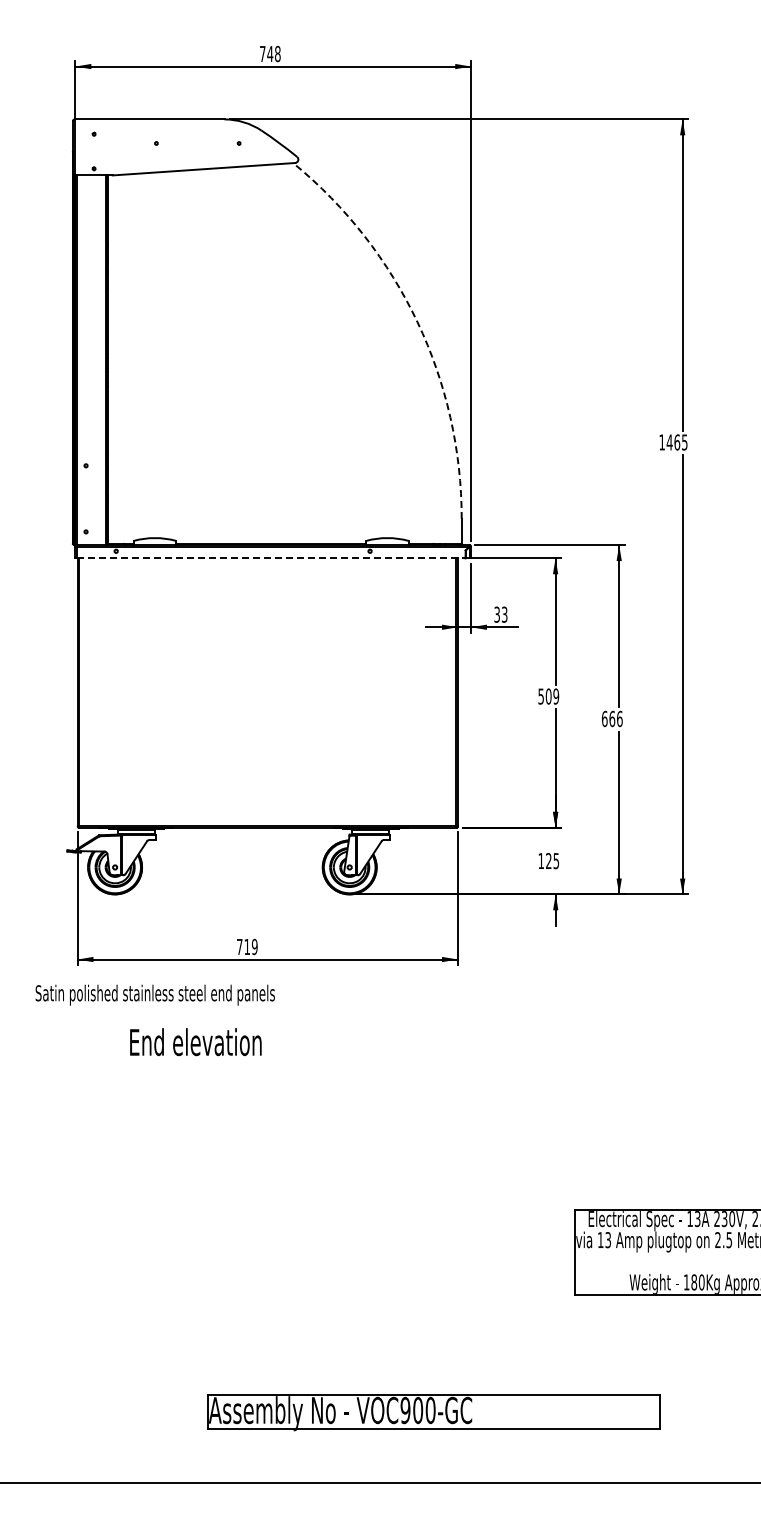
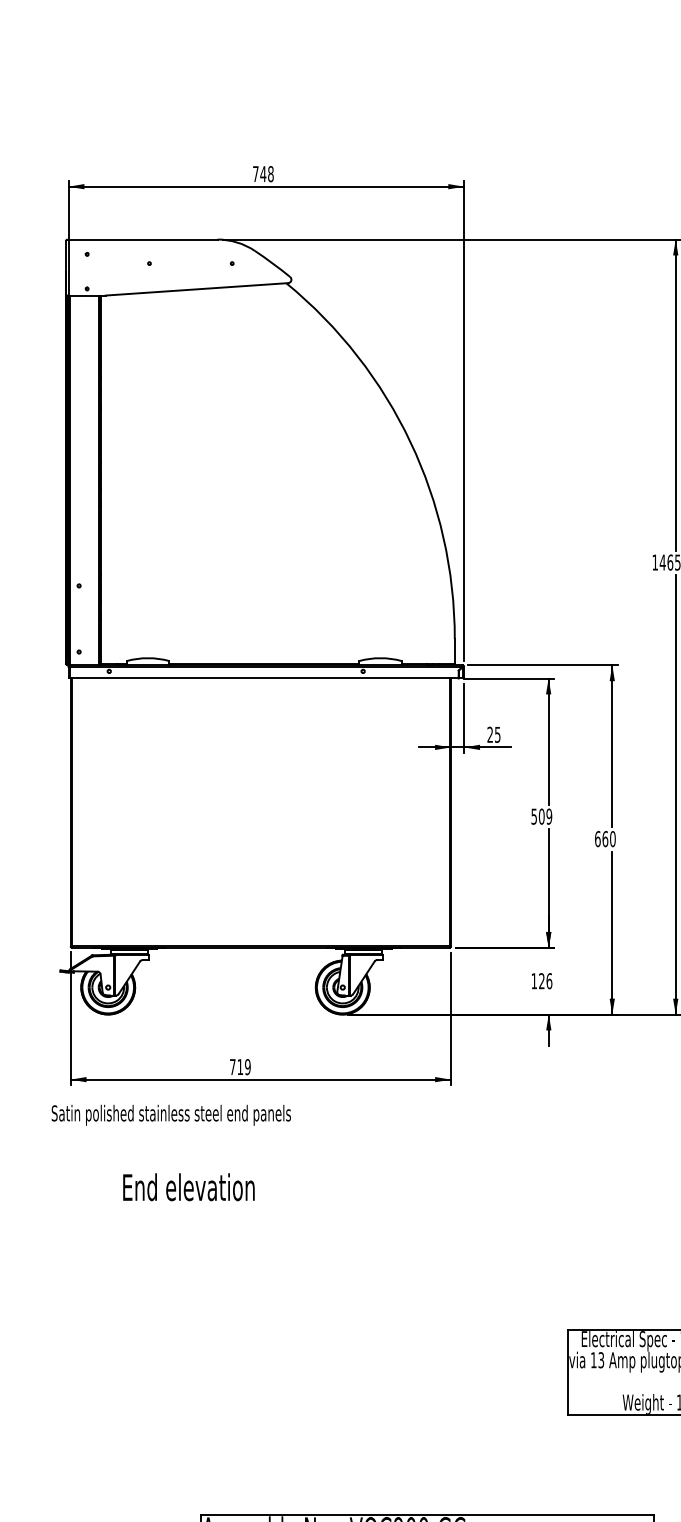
arc: (417, 322) -> (410, 442), dashed -> solid
line: (271, 558) -> (264, 678), dashed -> solid
text: (500, 614) -> (493, 734), 33 -> 25
text: (619, 718) -> (612, 838), 666 -> 660
text: (556, 861) -> (549, 981), 125 -> 126
text: (154, 994) -> (170, 1114), moved
text: (195, 1042) -> (188, 1187), moved

